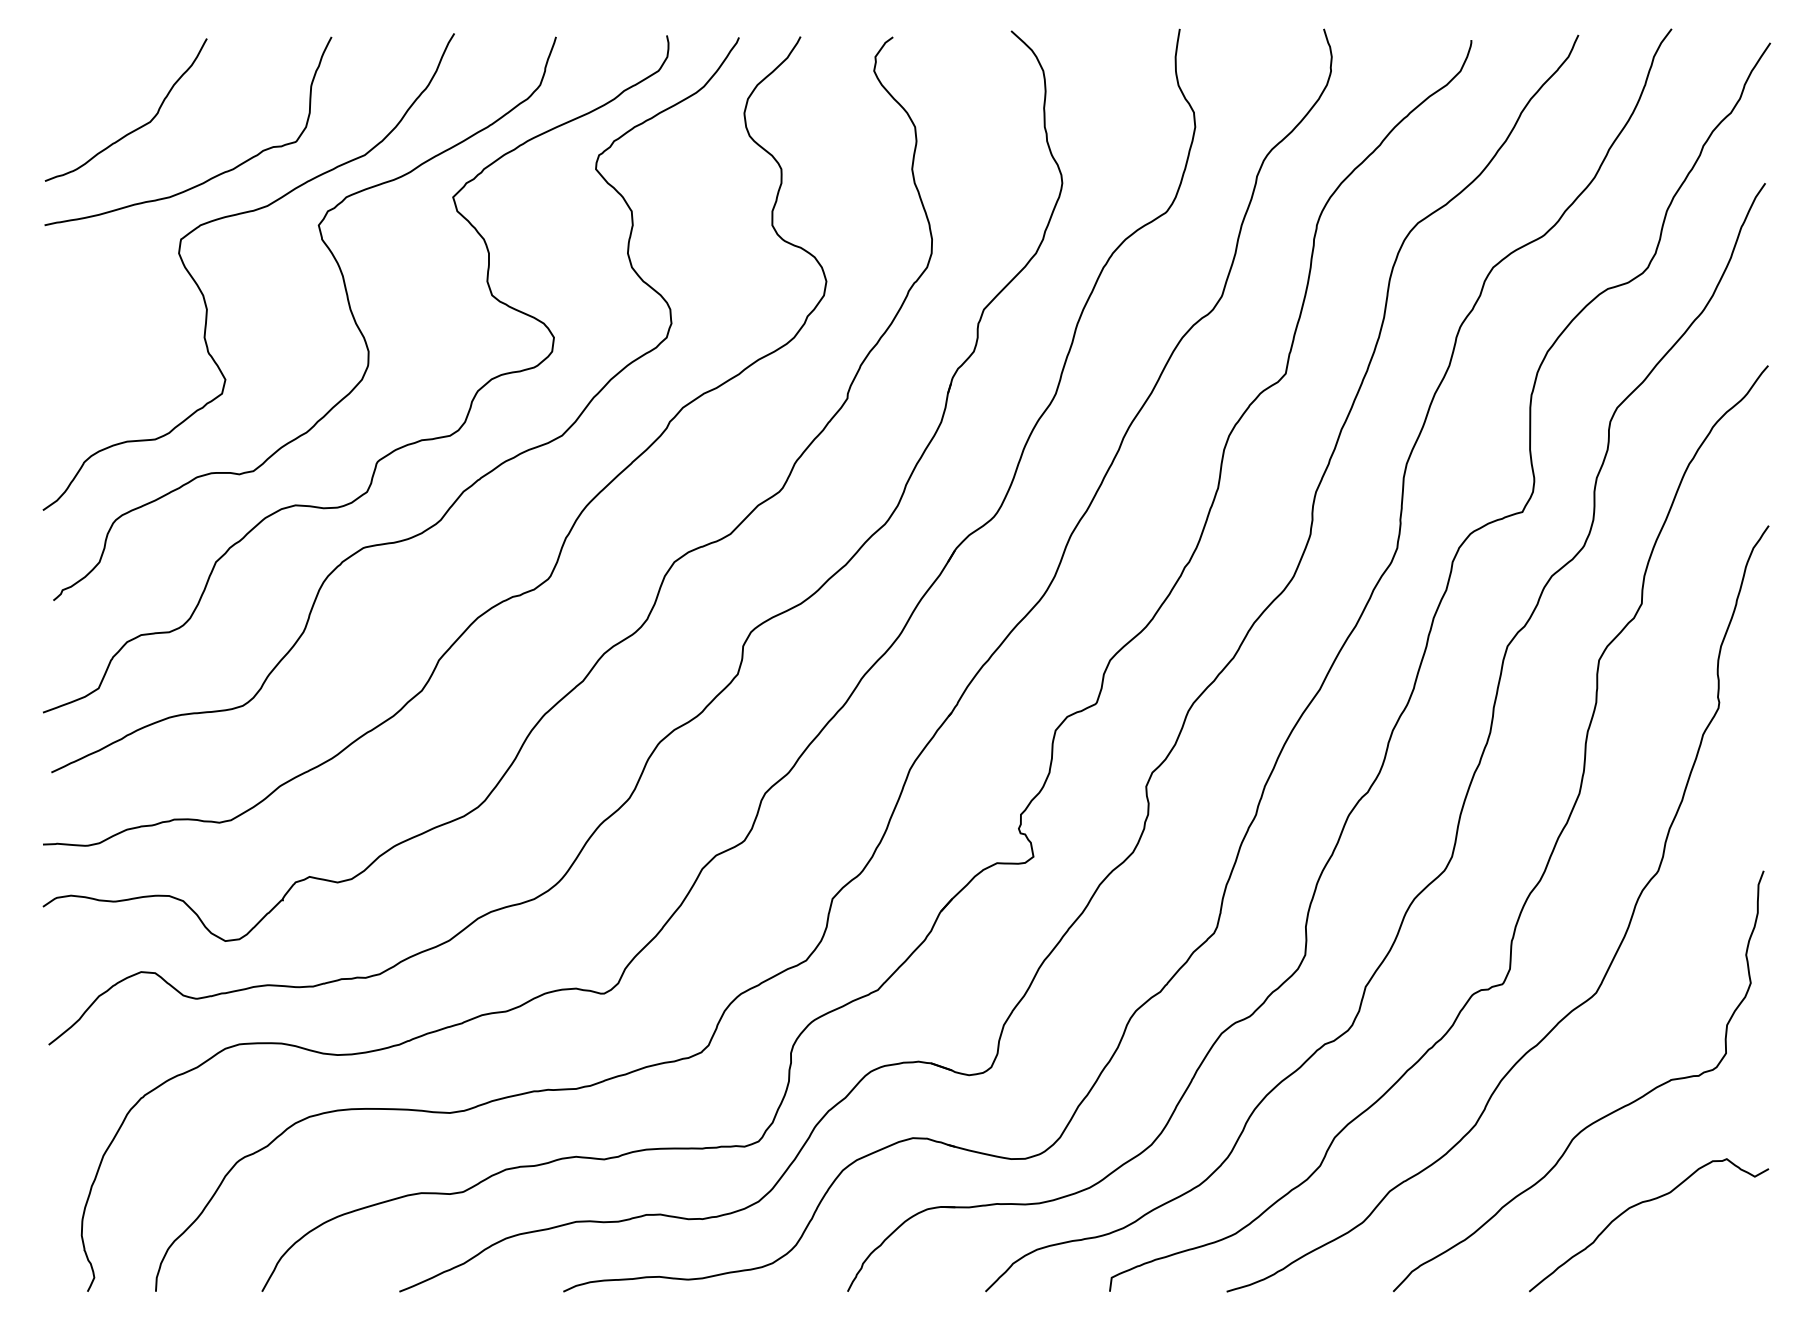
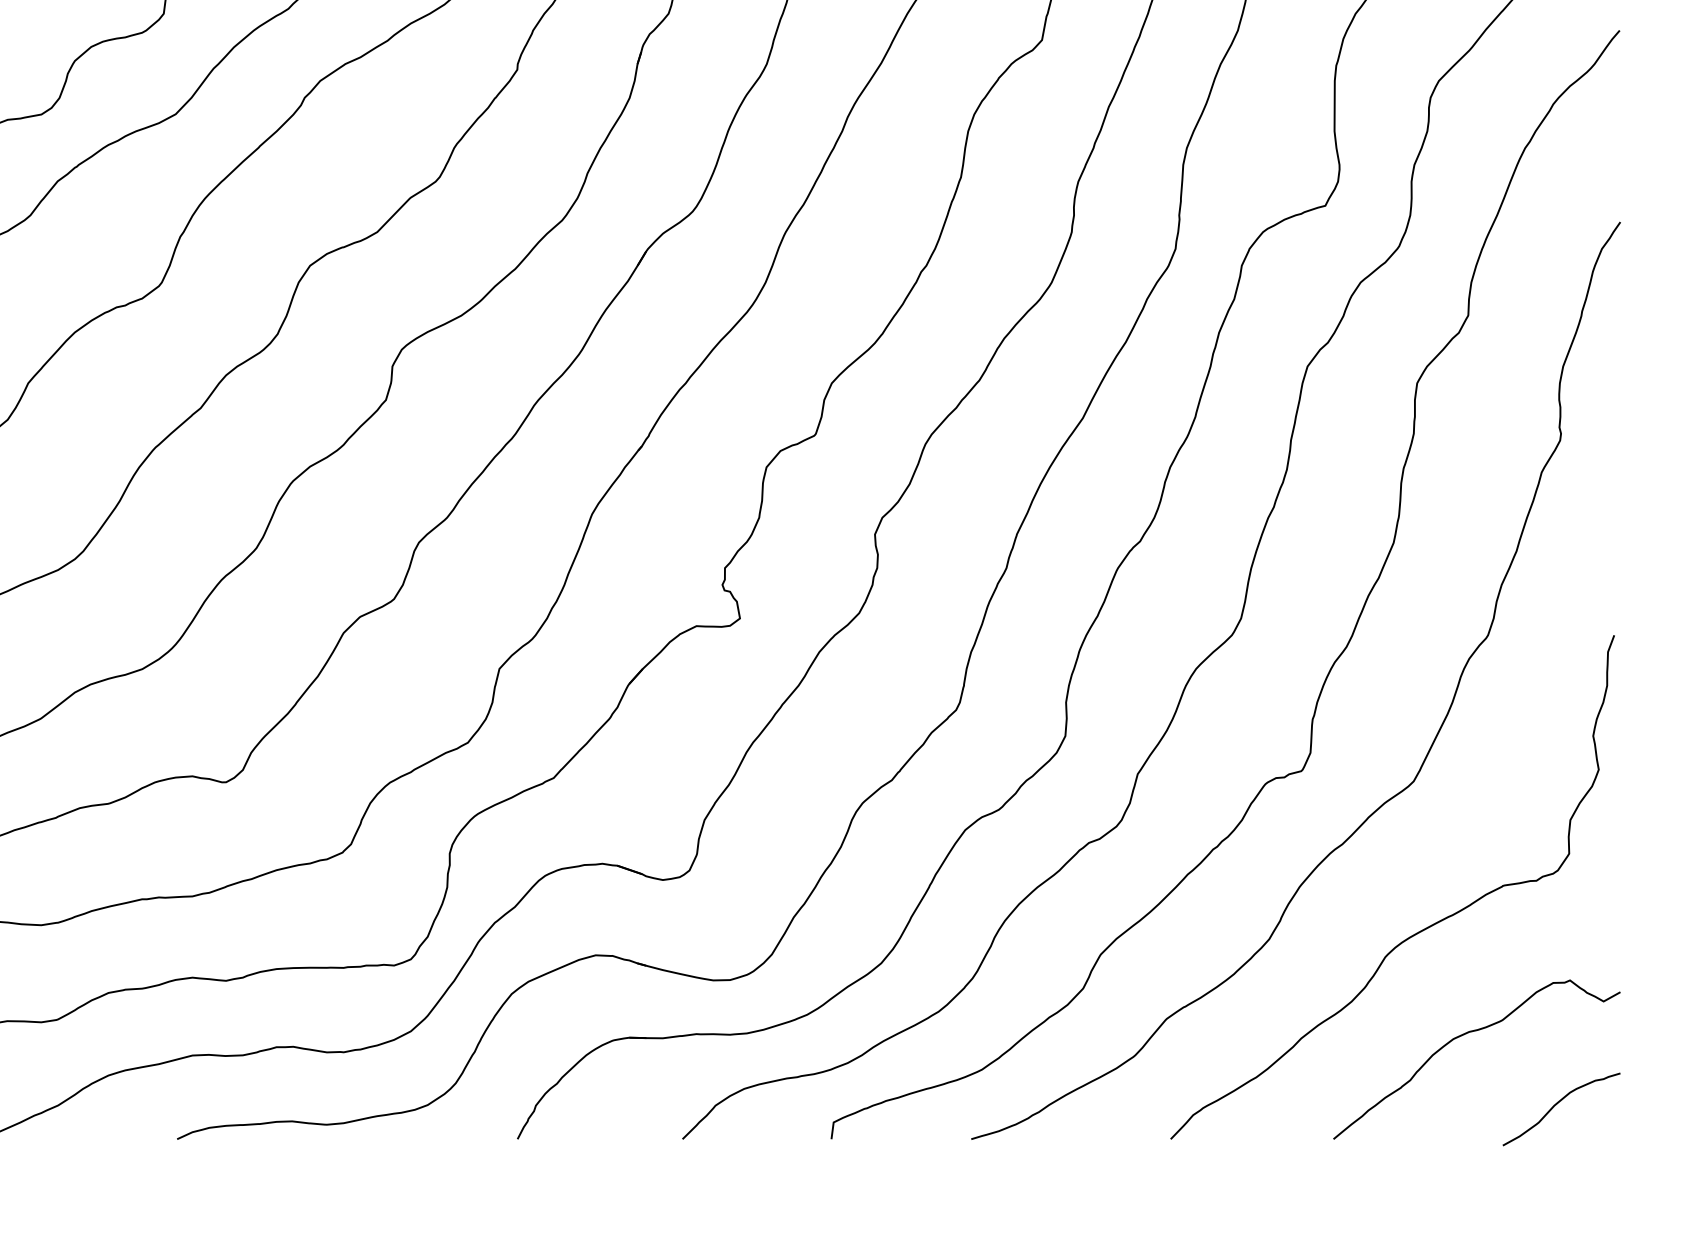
curve: (1716, 1262) -> (1557, 1104), added

